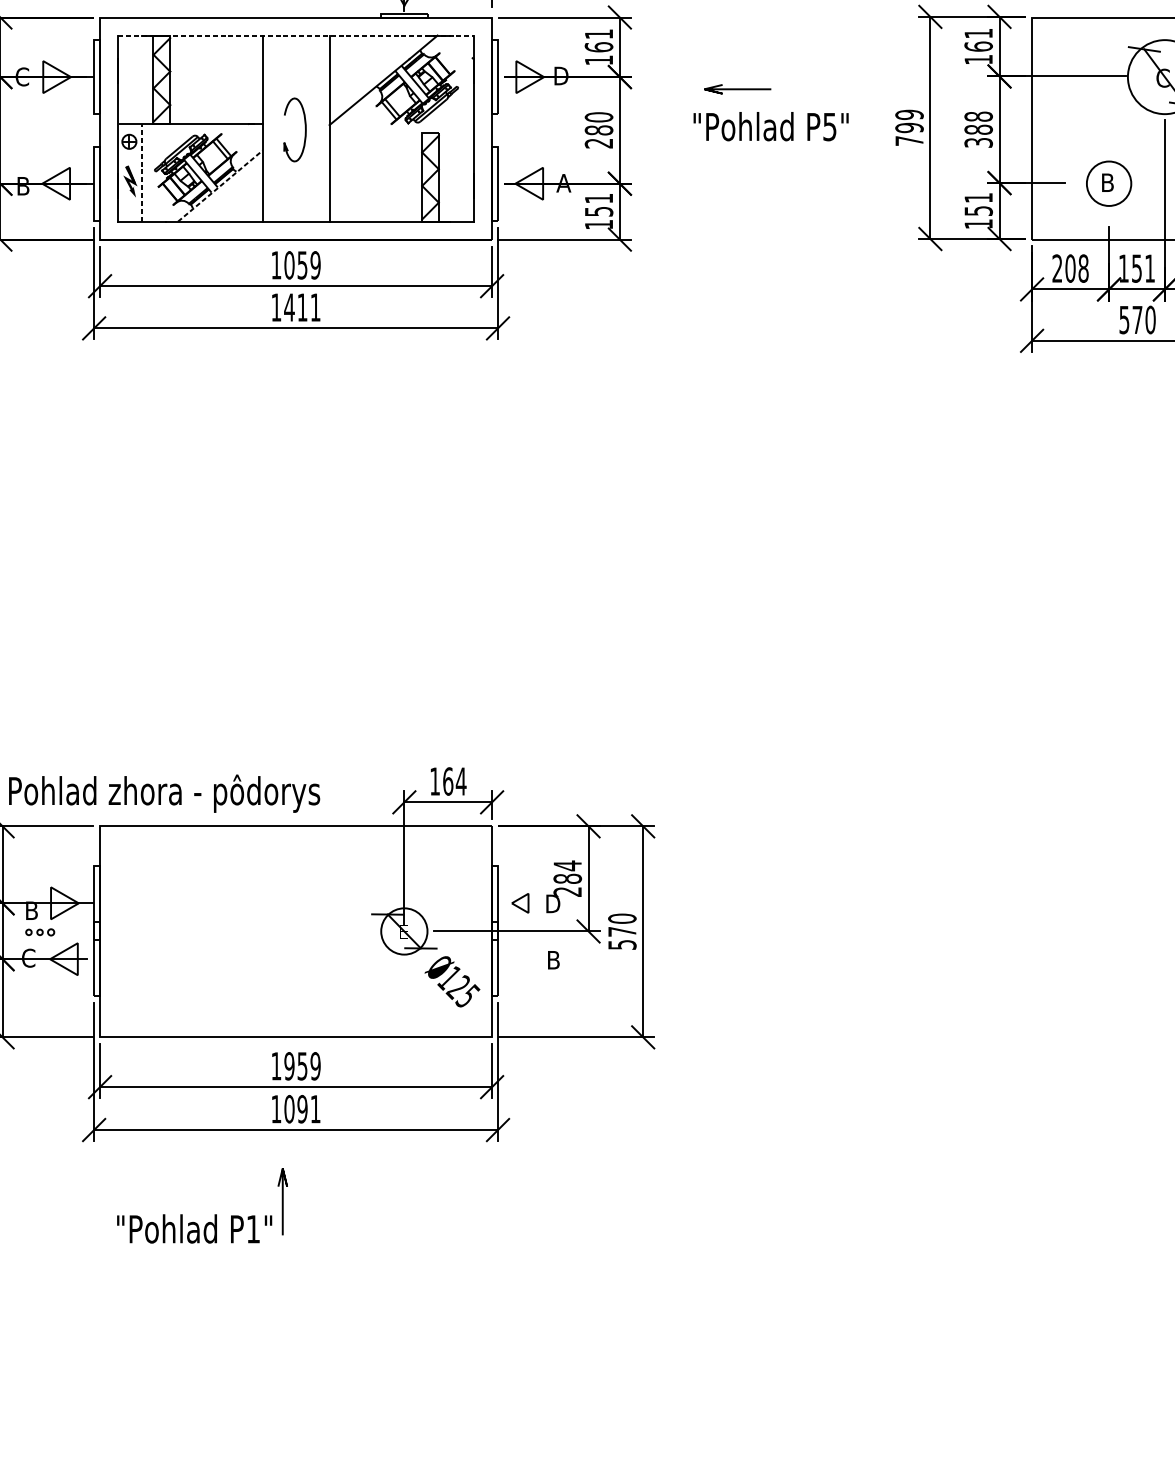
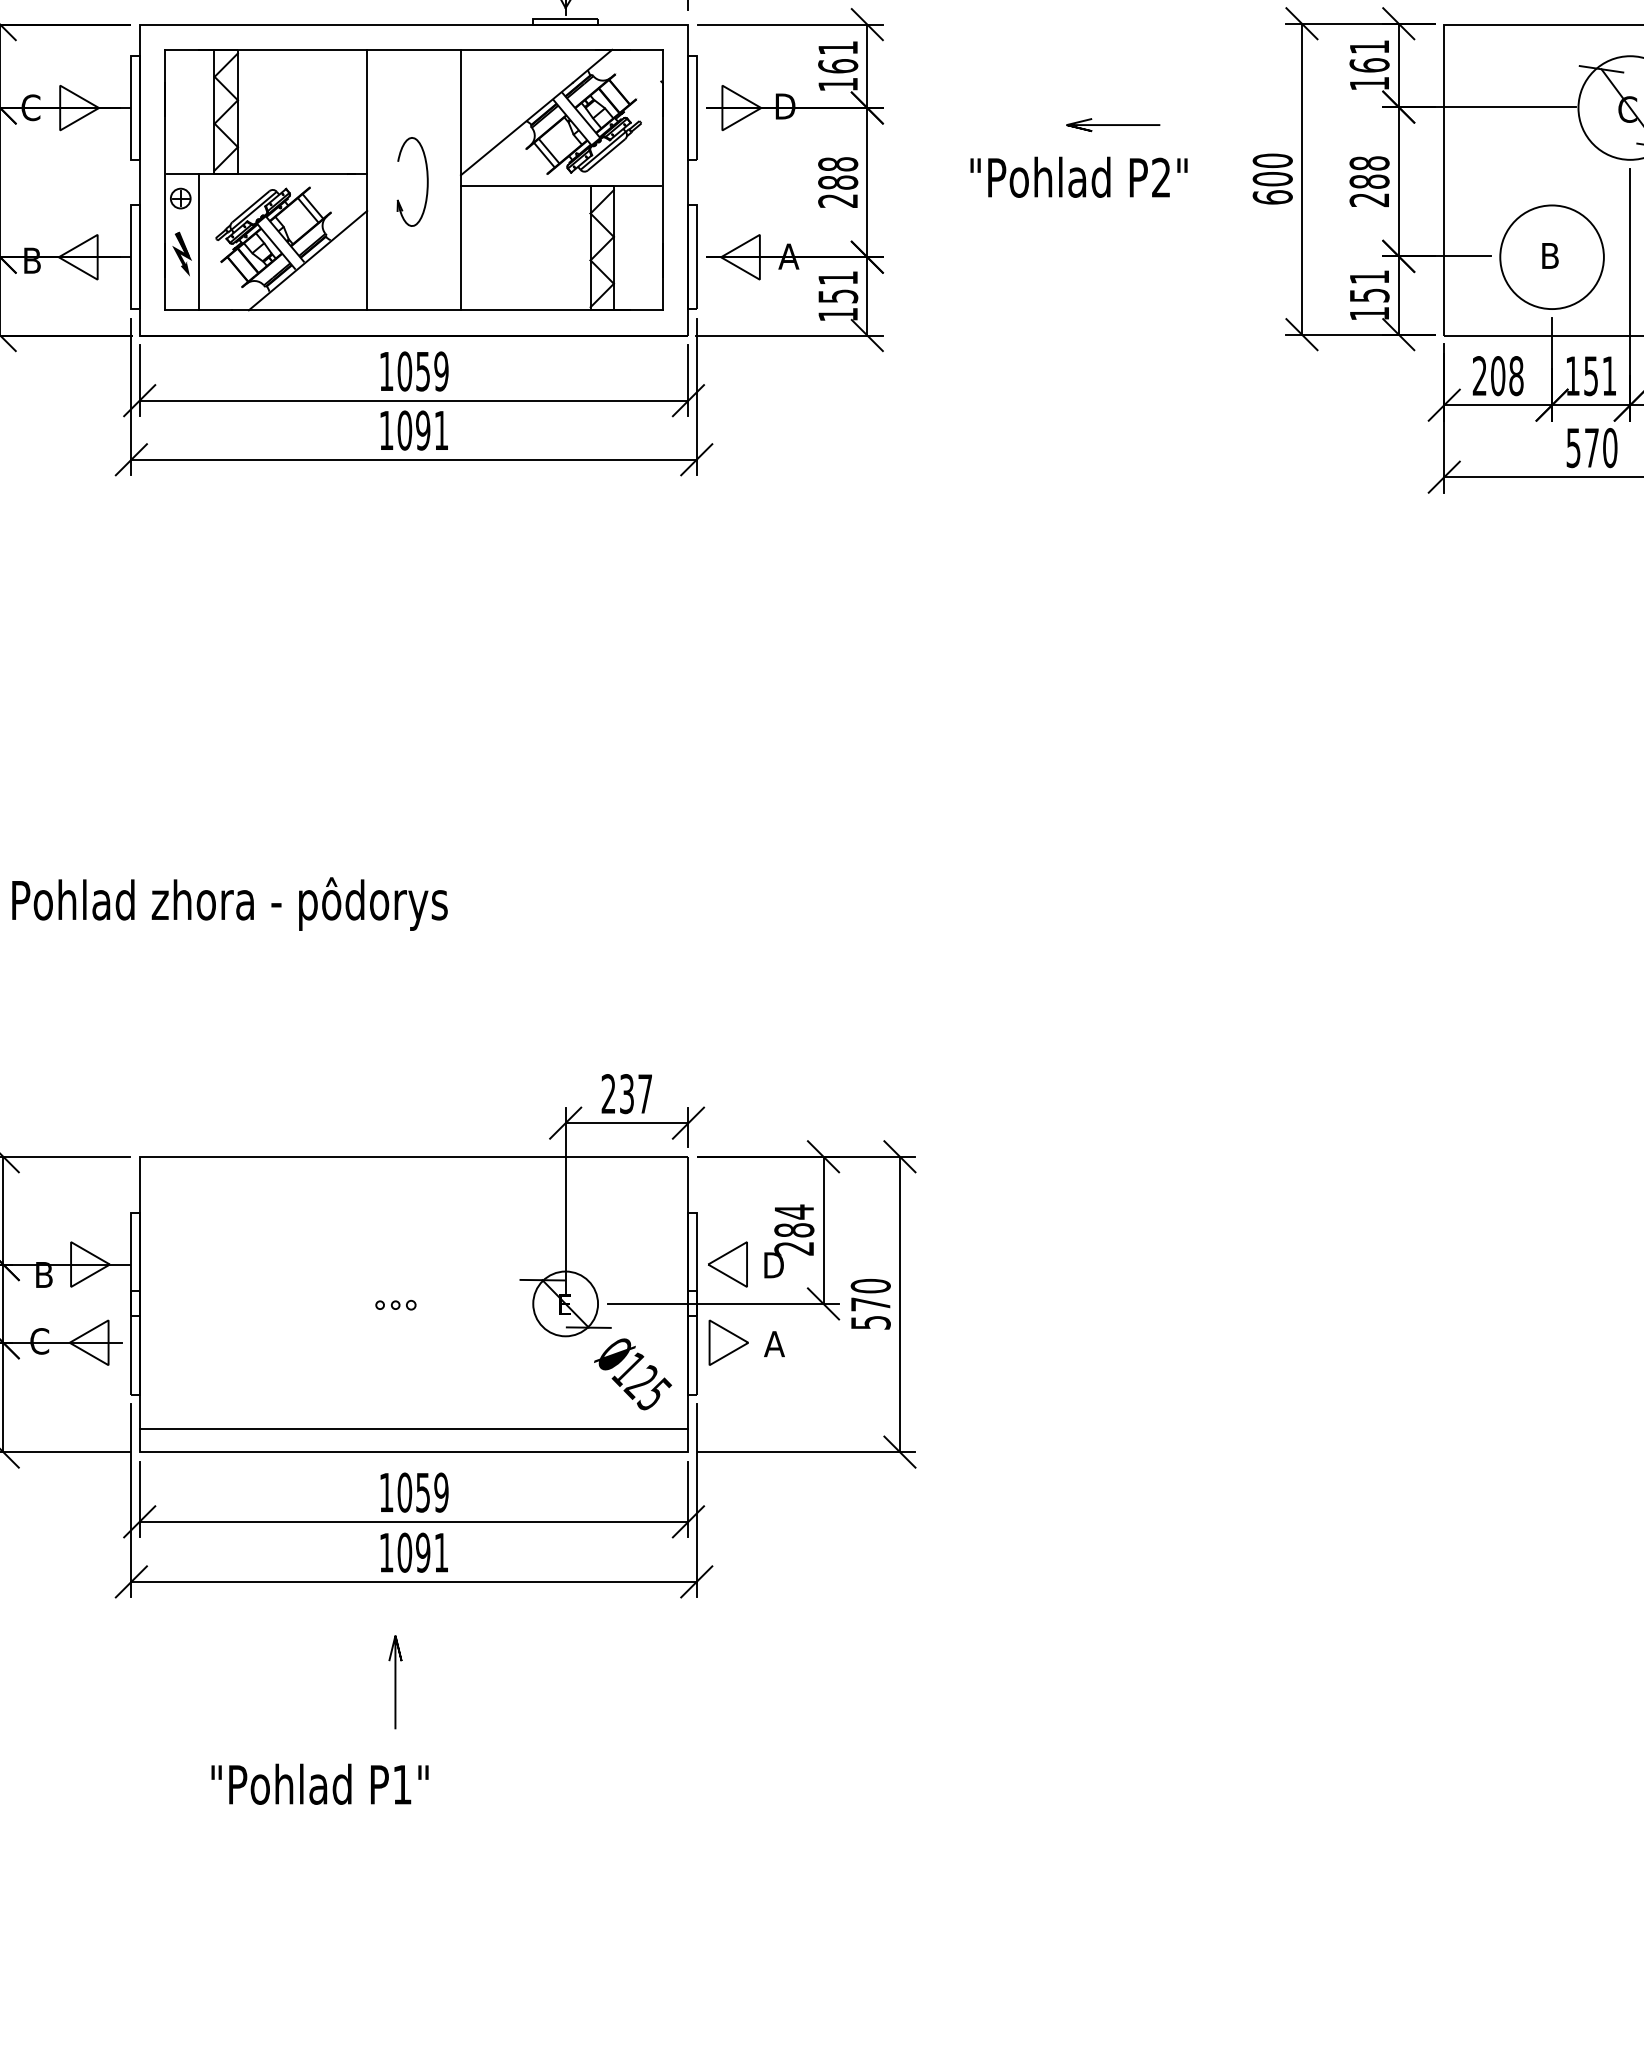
line: (296, 35) -> (414, 49), dashed -> solid
line: (737, 89) -> (1113, 125), moved
text: (598, 117) -> (837, 164), 280 -> 288
text: (830, 126) -> (1161, 177), P5" -> P2"
text: (909, 127) -> (1272, 178), 799 -> 600
line: (400, 133) -> (560, 186), added
text: (978, 143) -> (1369, 200), 388 -> 288
line: (142, 172) -> (198, 241), dashed -> solid
circle: (1108, 183) -> (1551, 257), size x1.67
line: (220, 186) -> (308, 260), dashed -> solid
text: (295, 307) -> (413, 430), 1411 -> 1091
text: (447, 781) -> (626, 1094), 164 -> 237
text: (164, 793) -> (229, 903), moved
part: (519, 903) -> (727, 1264), size x1.67
part: (39, 932) -> (395, 1305), moved
part: (520, 959) -> (728, 1342), added
text: (553, 960) -> (774, 1344), B -> A
line: (295, 1020) -> (413, 1428), added
text: (289, 1066) -> (404, 1492), 1959 -> 1059
text: (194, 1228) -> (319, 1783), moved

